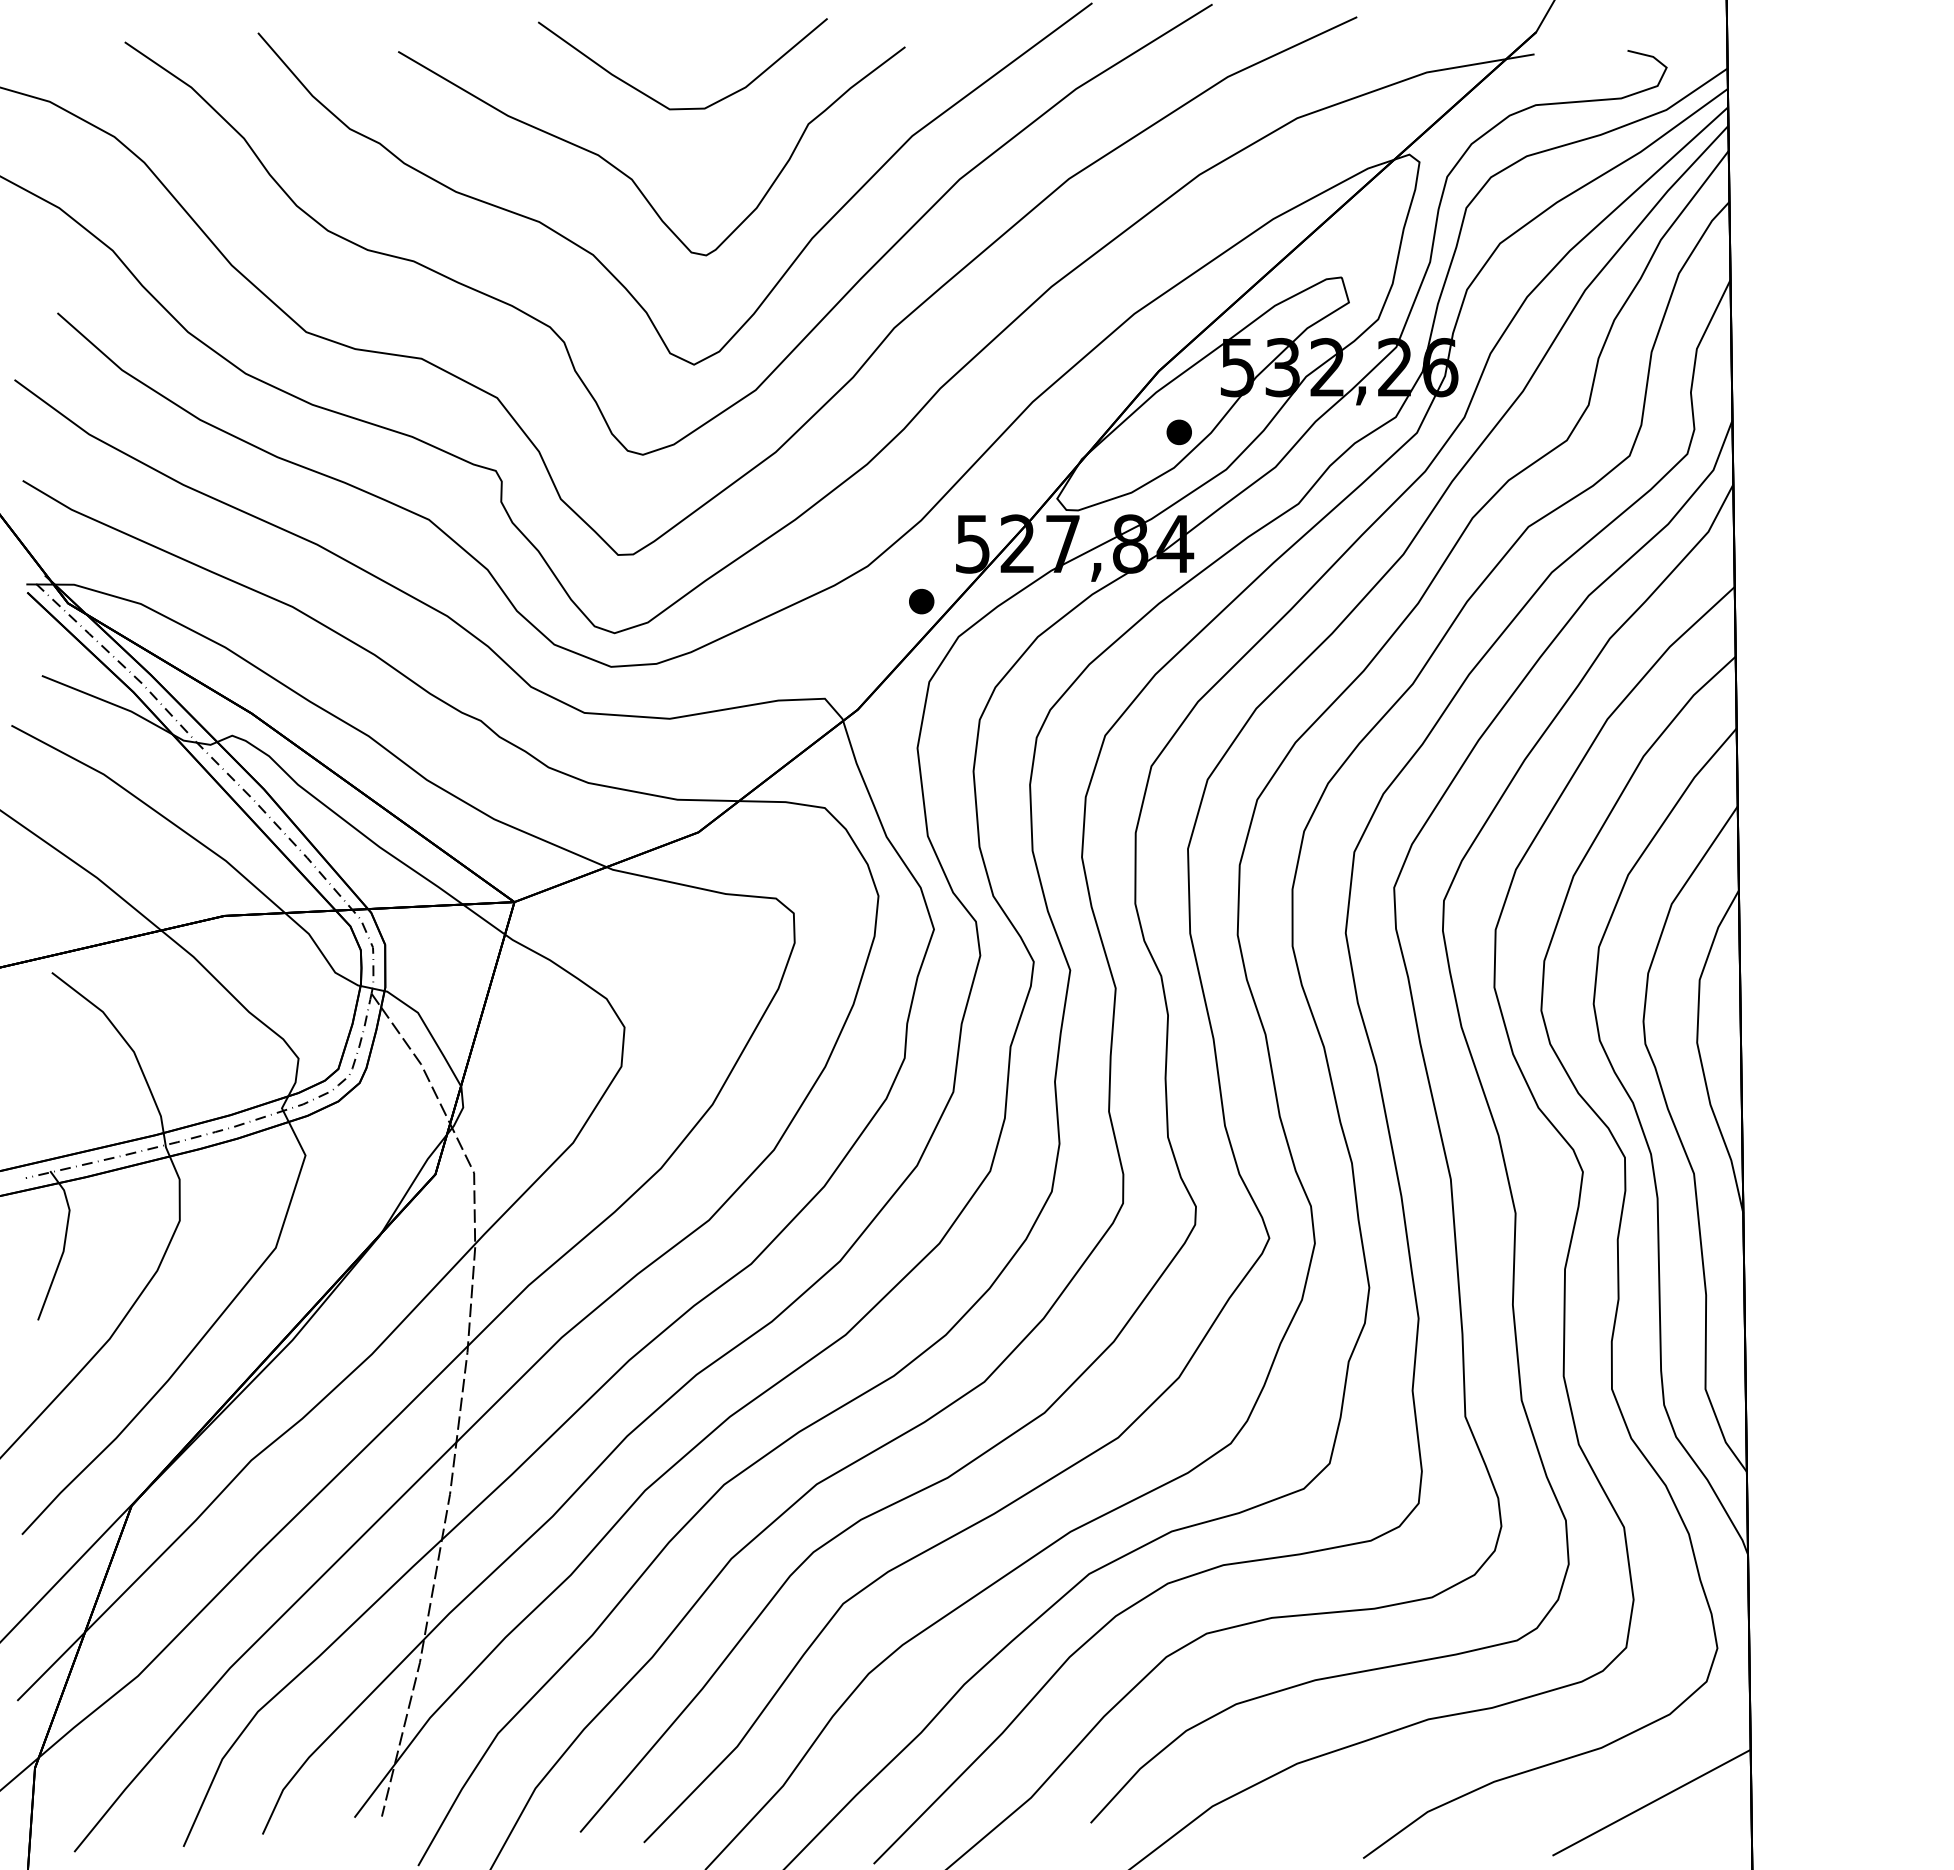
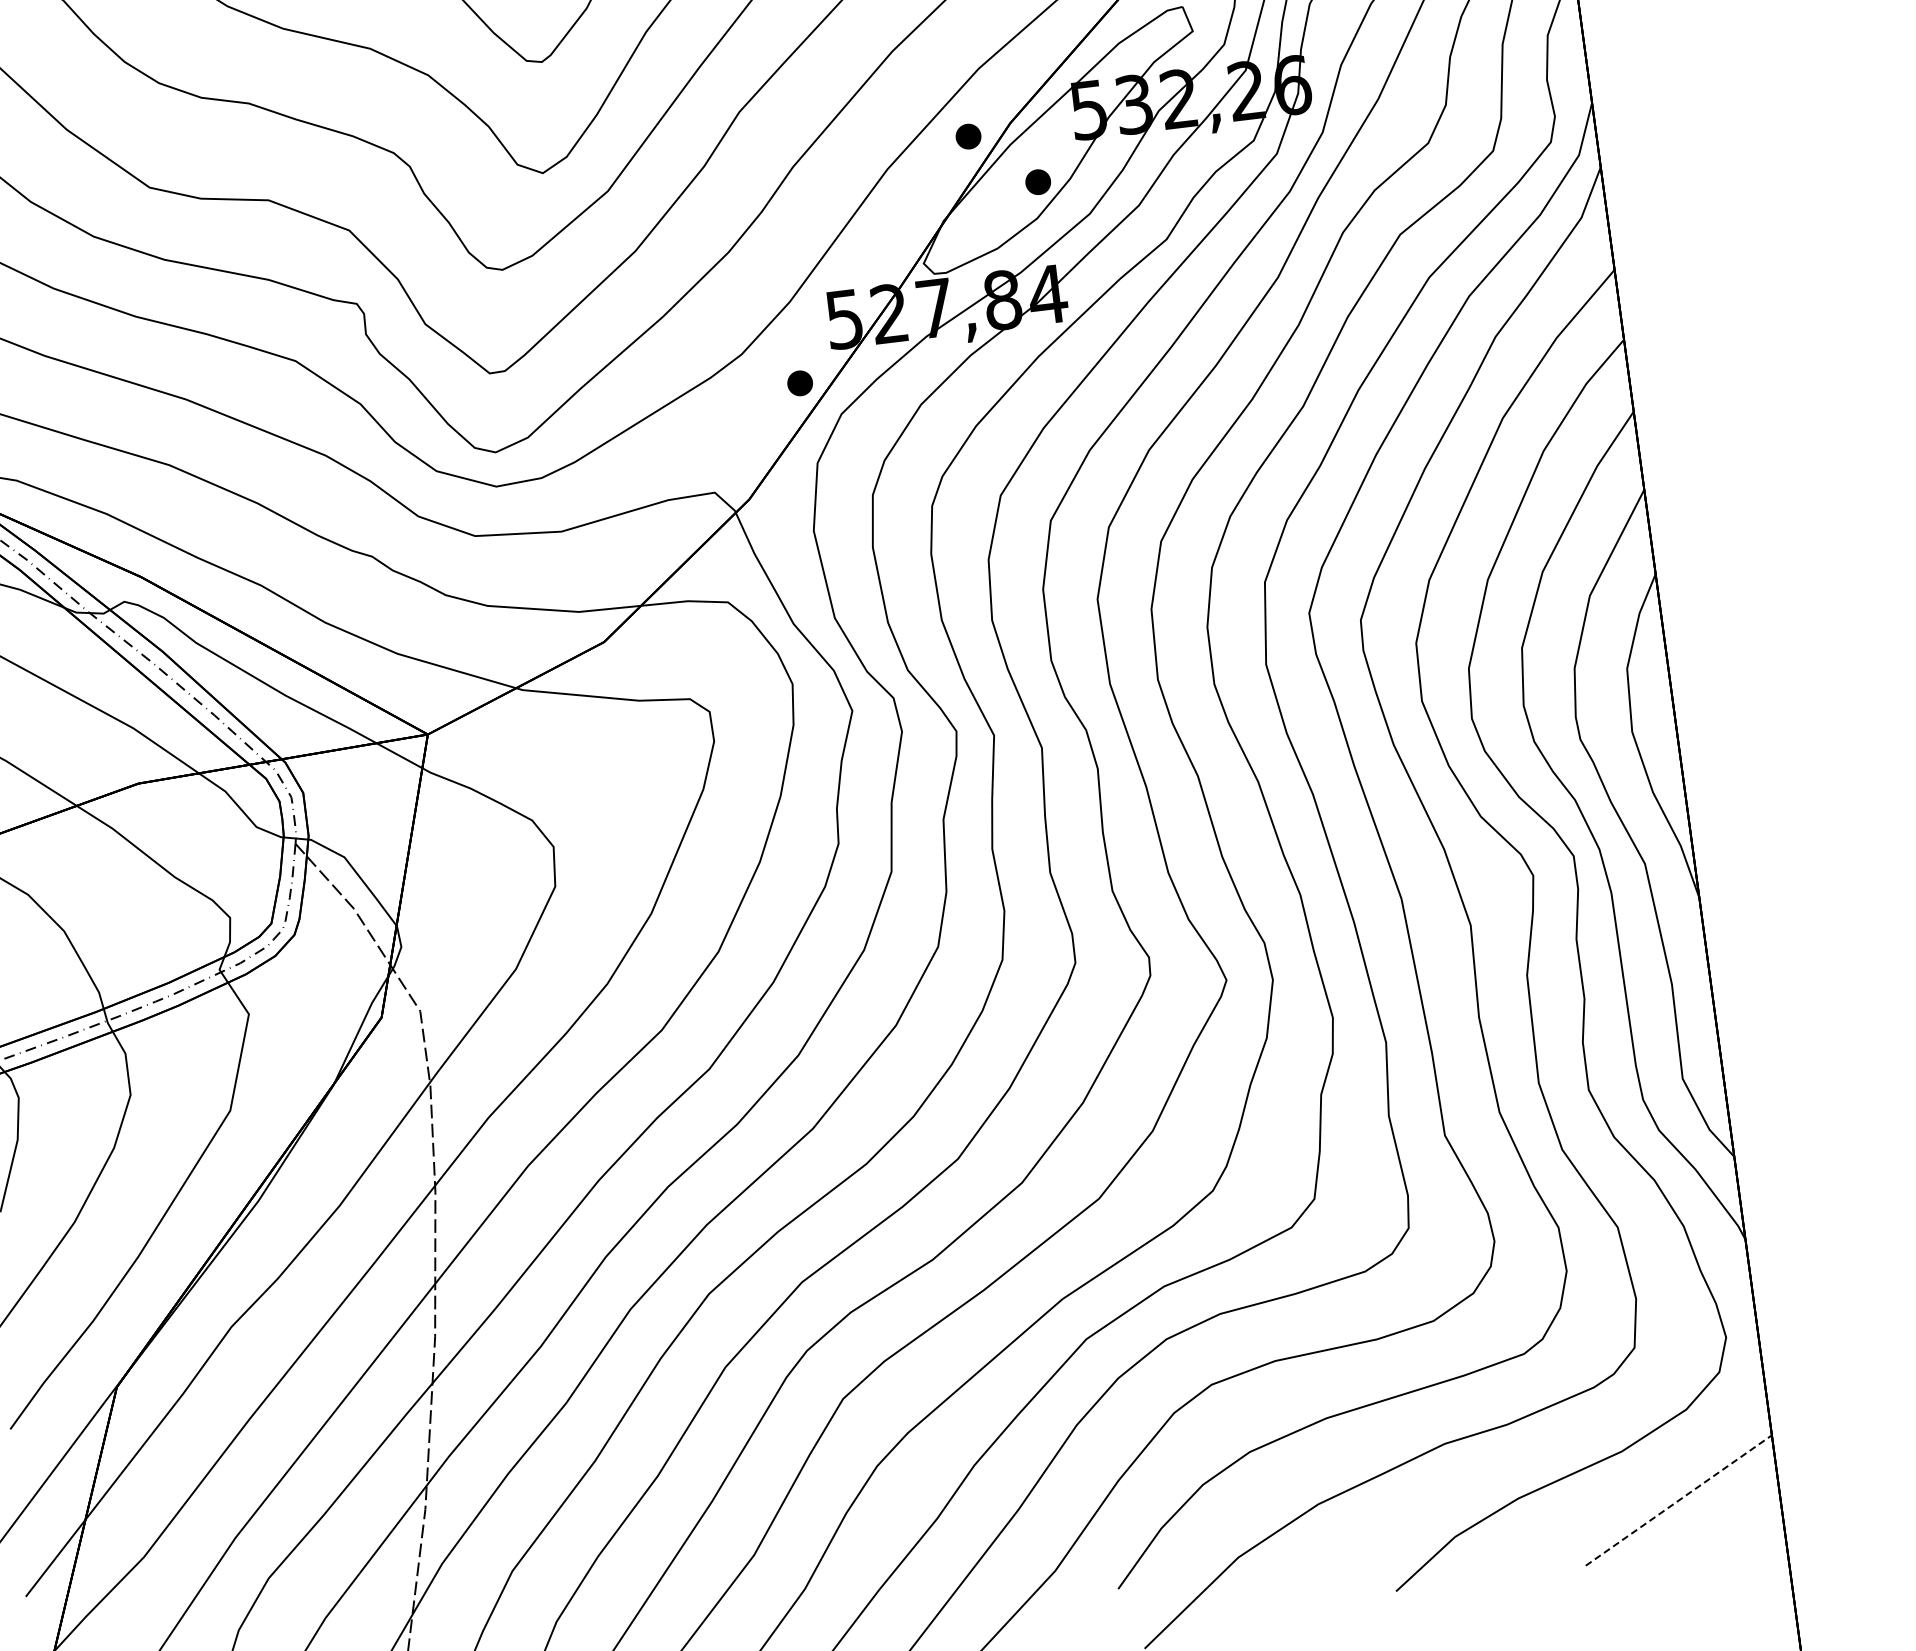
part: (1115, 379) -> (967, 136), added
line: (1652, 1802) -> (1679, 1500), solid -> dashed

